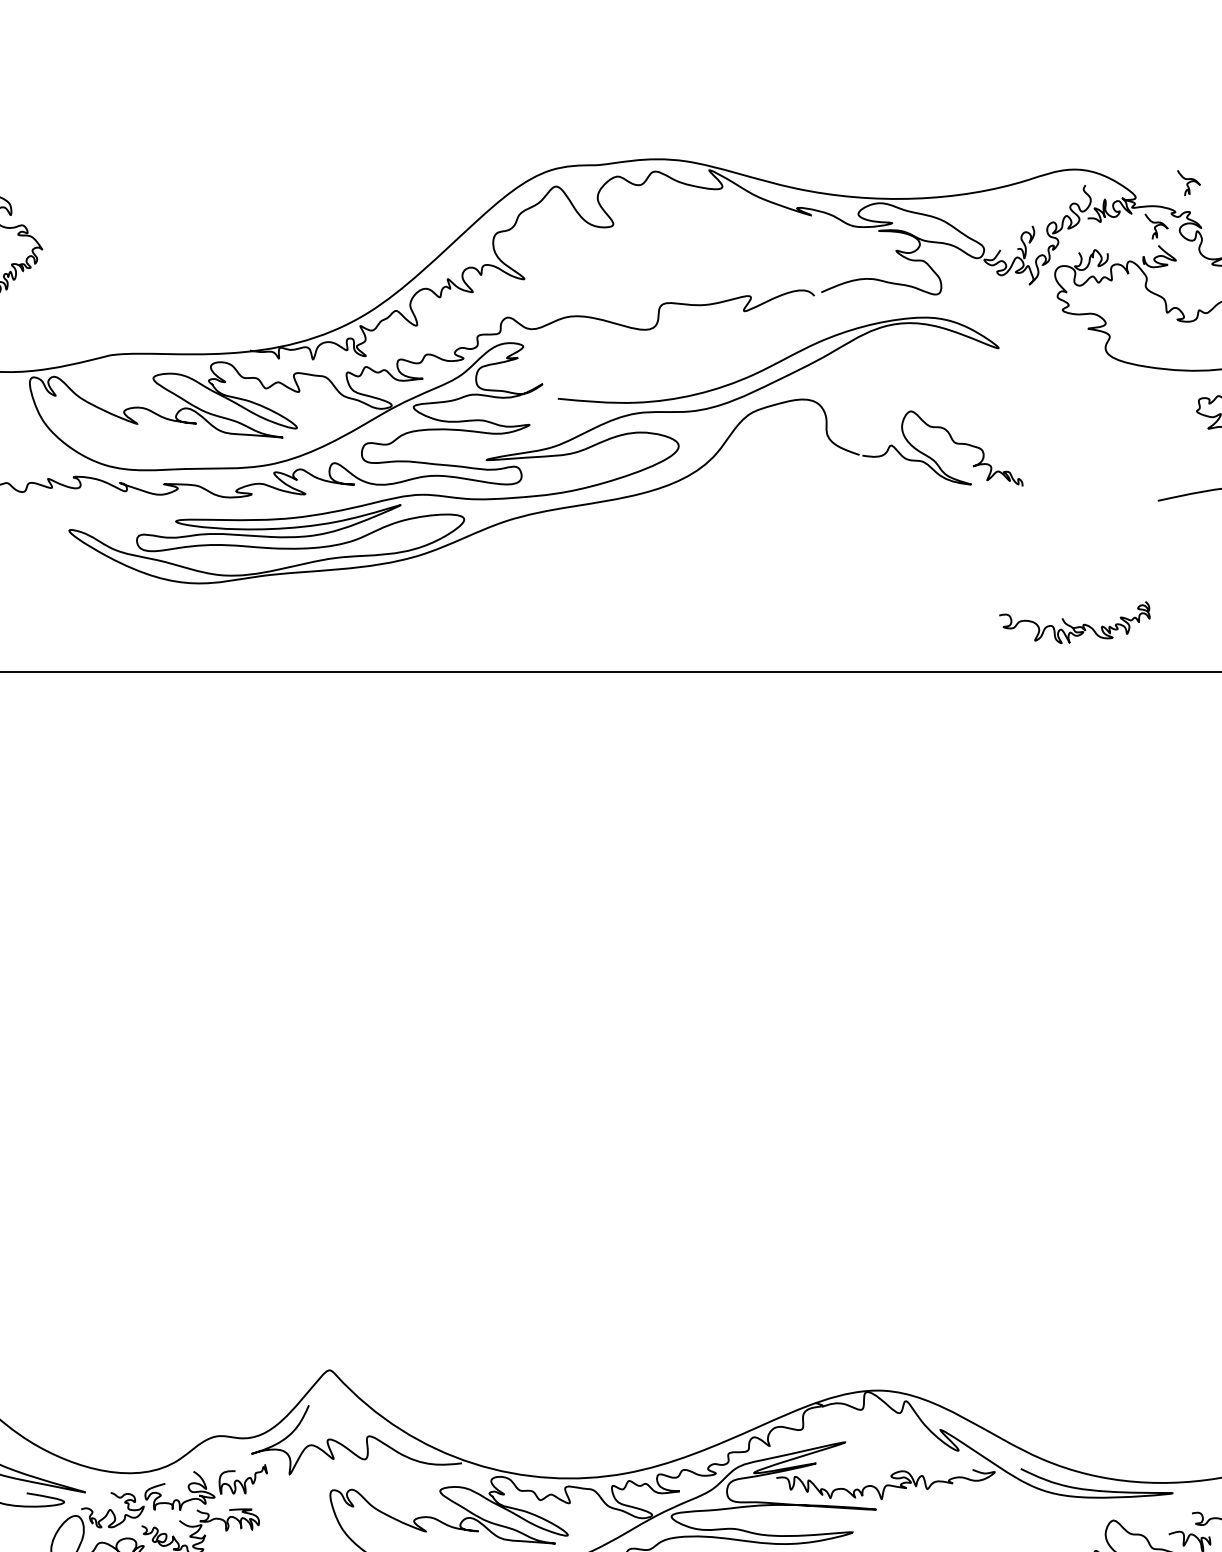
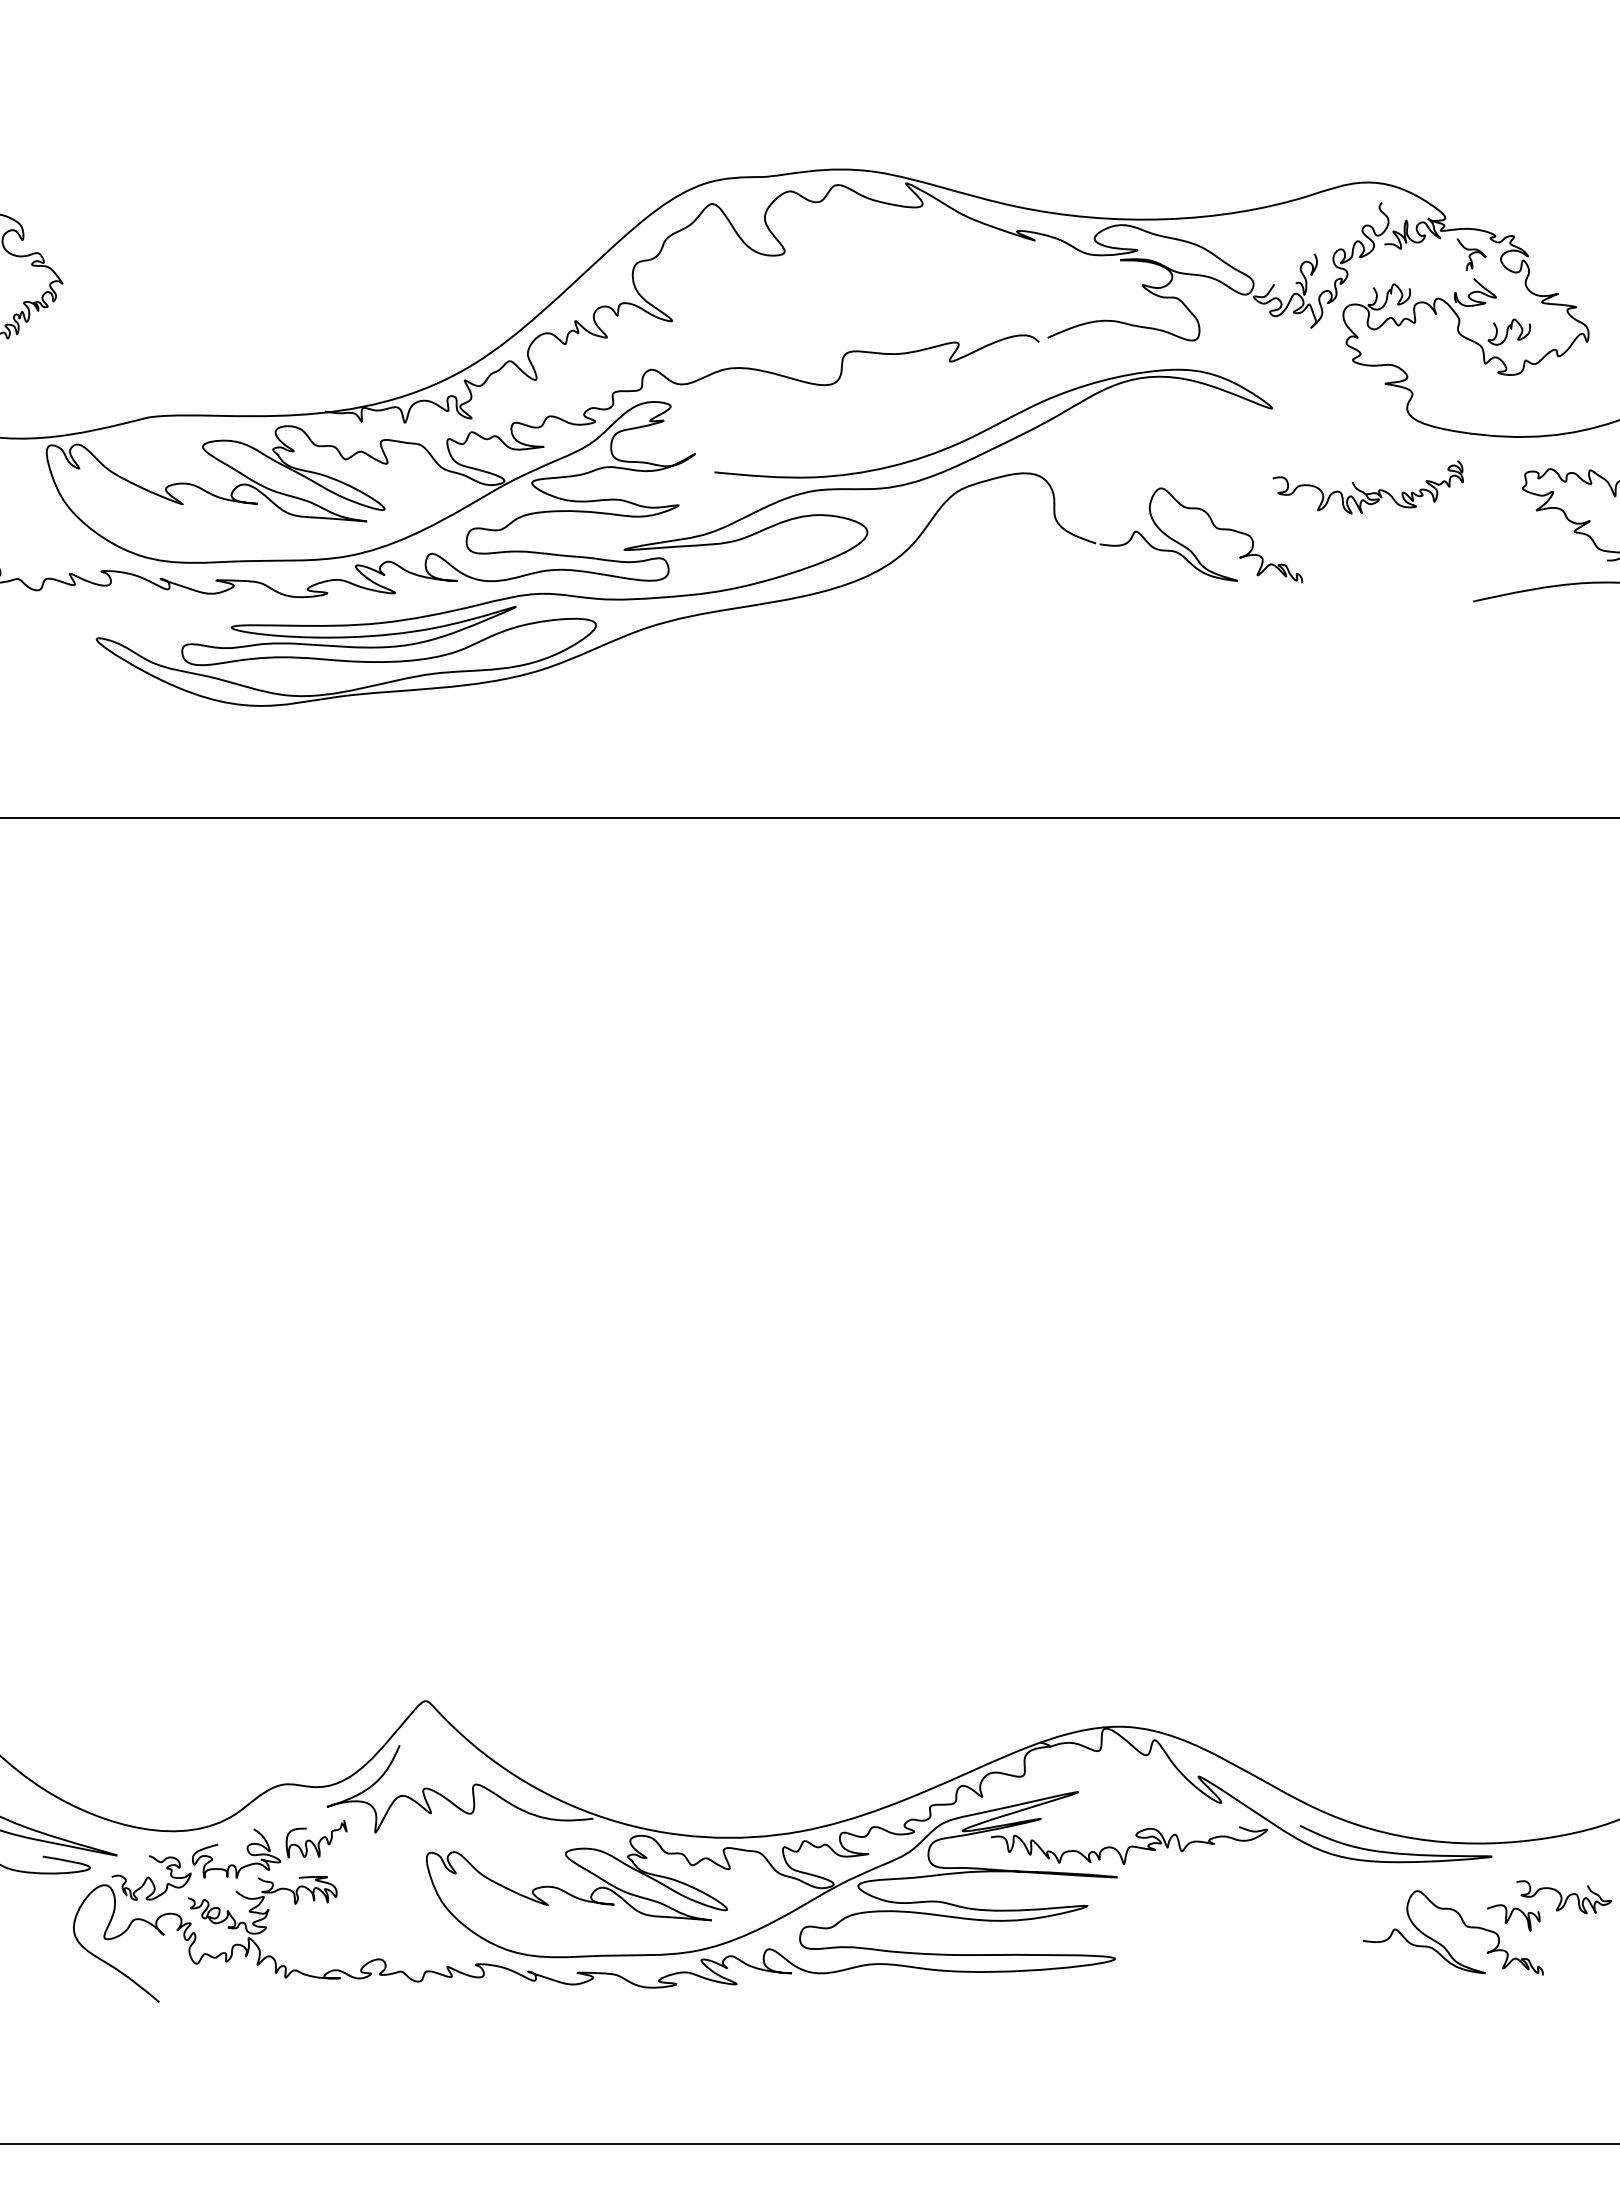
curve: (1188, 183) -> (1512, 199), removed
curve: (1185, 287) -> (1508, 331), added
part: (1074, 622) -> (1367, 487), moved

